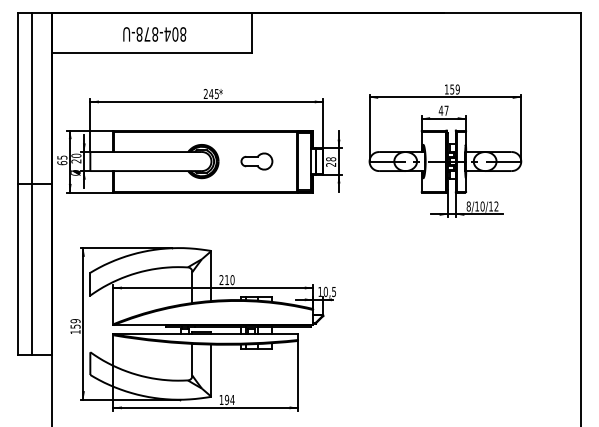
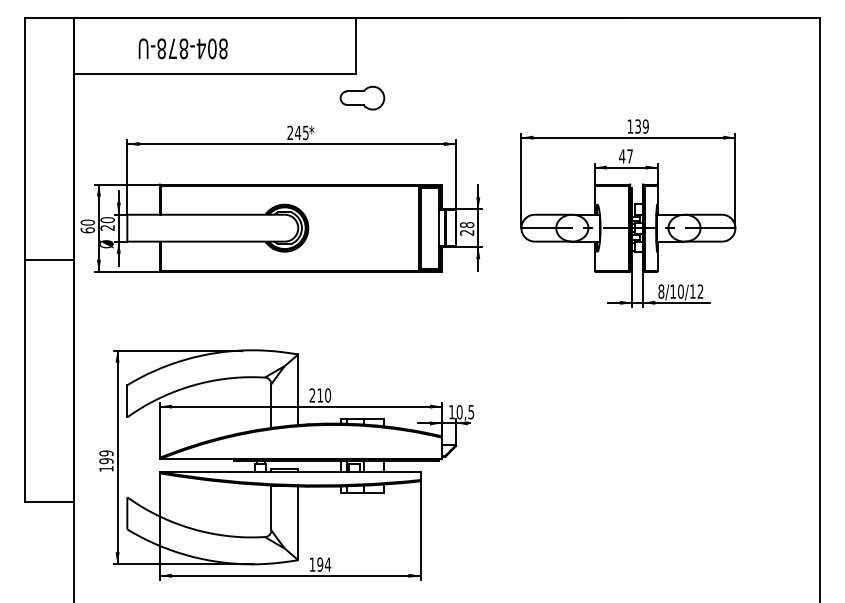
text: (154, 34) -> (182, 48), moved
text: (451, 88) -> (637, 125), 159 -> 139
text: (62, 157) -> (87, 222), 65 -> 60
part: (256, 161) -> (362, 98), moved
line: (32, 183) -> (45, 259), removed
text: (75, 326) -> (106, 461), 159 -> 199

